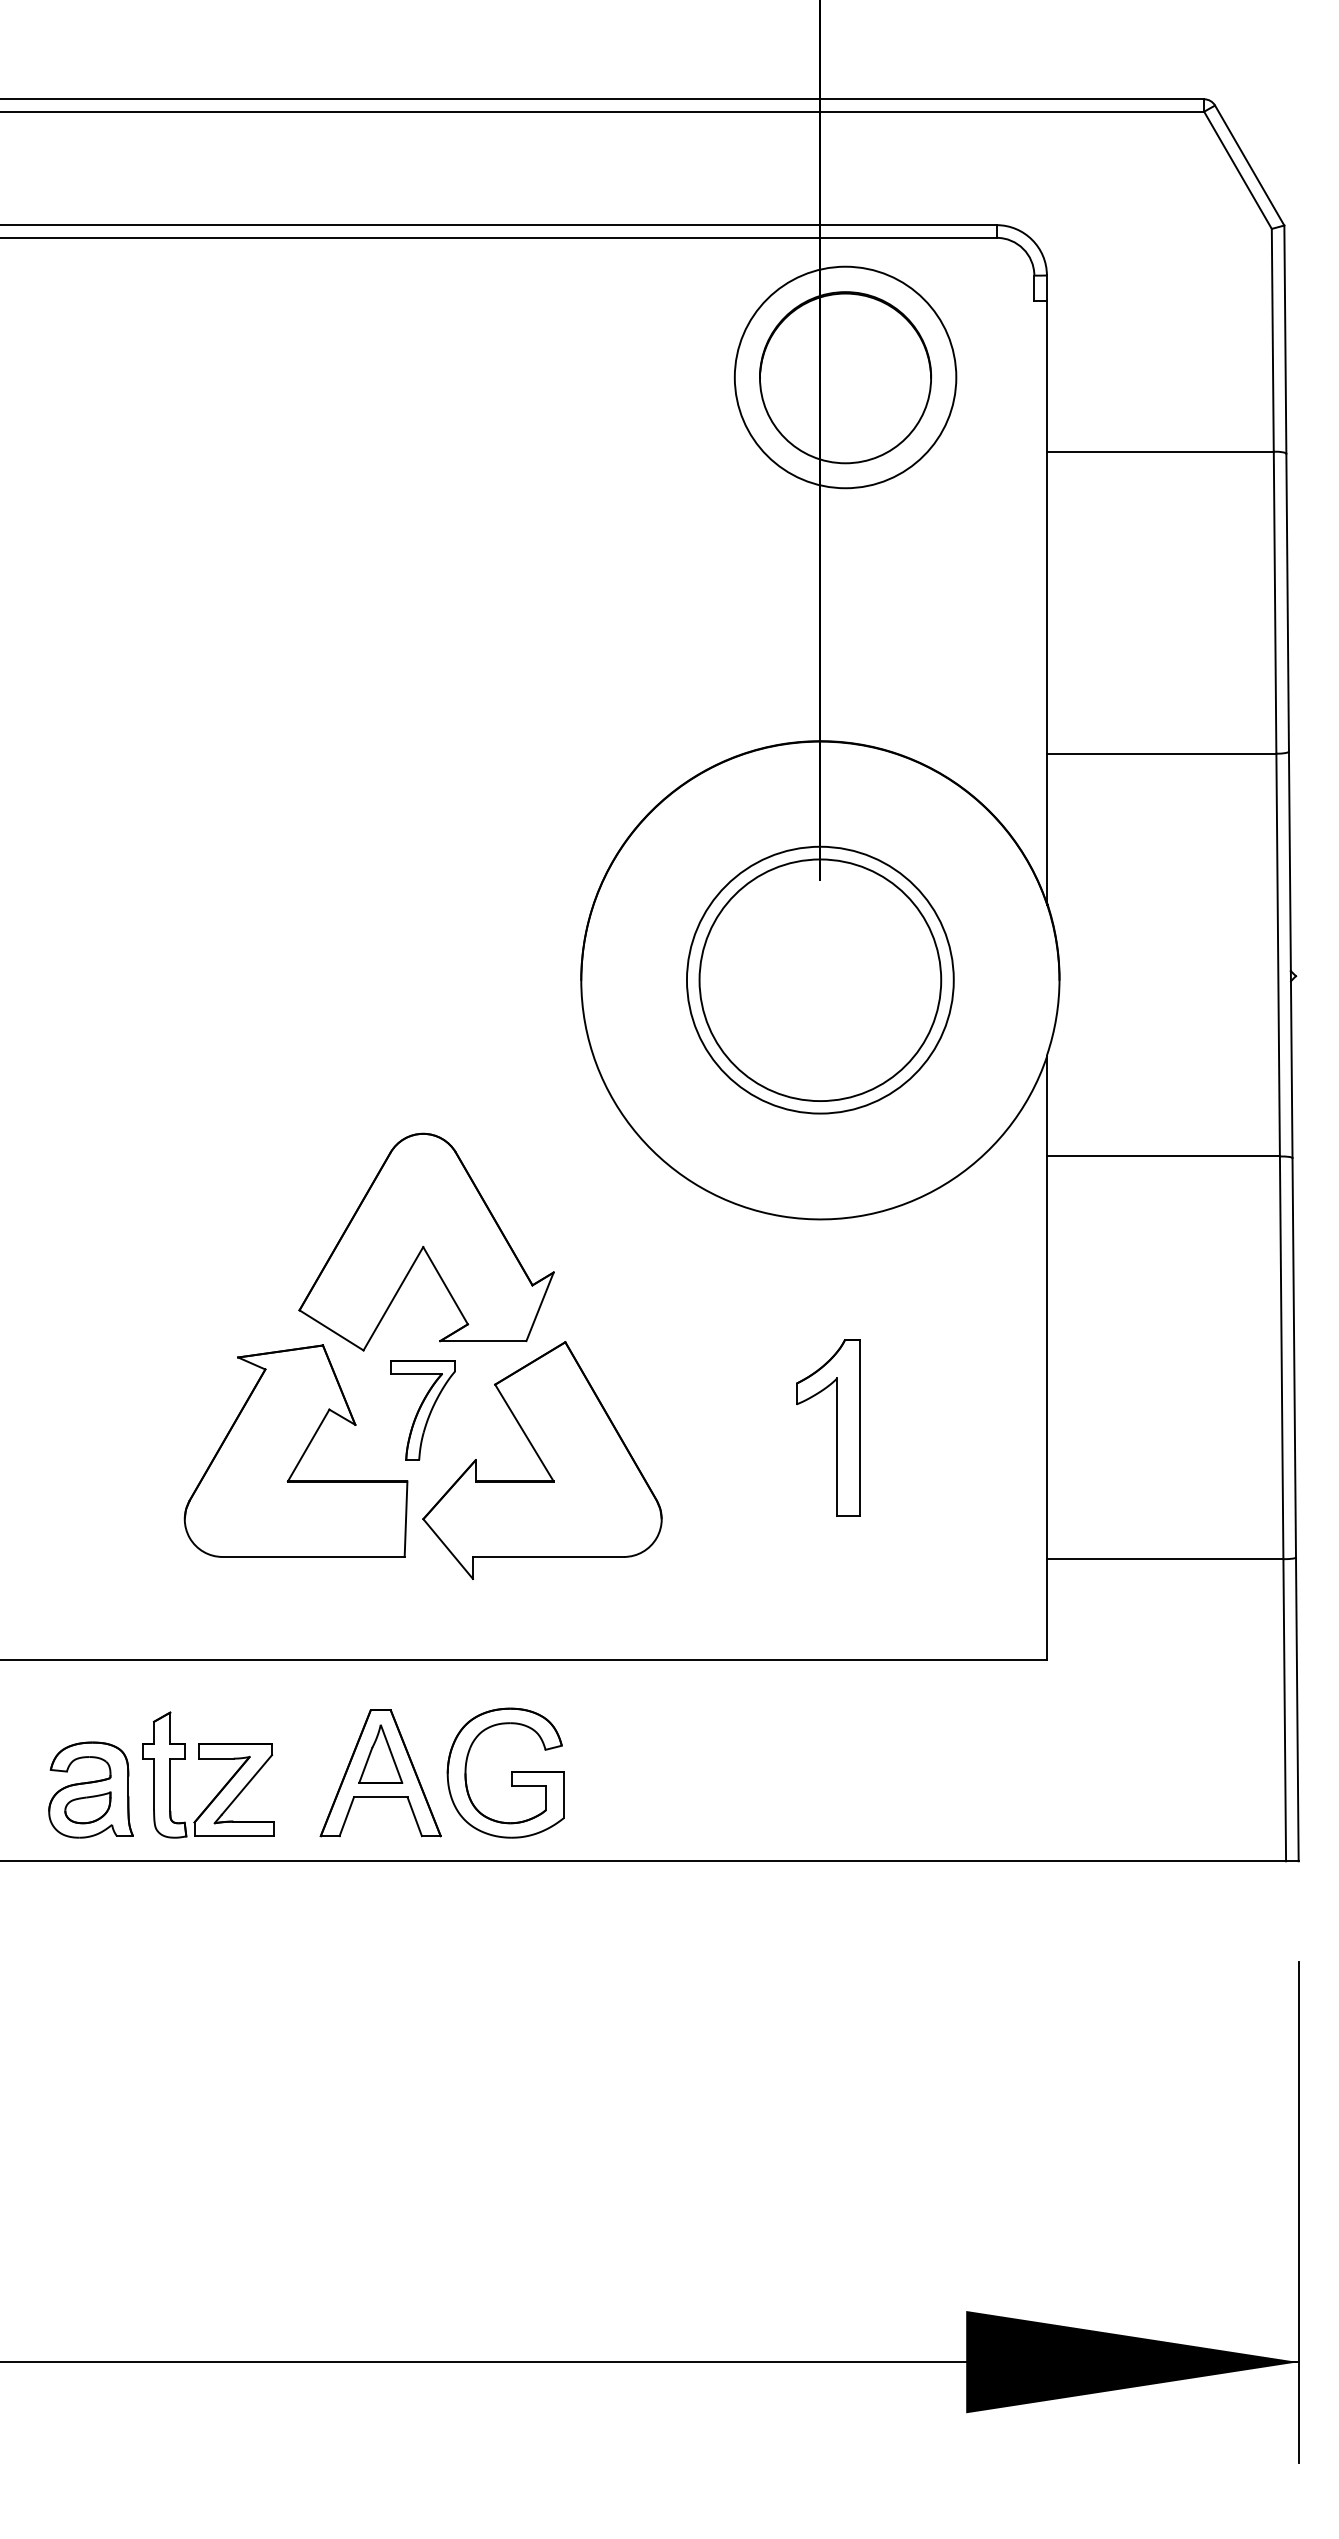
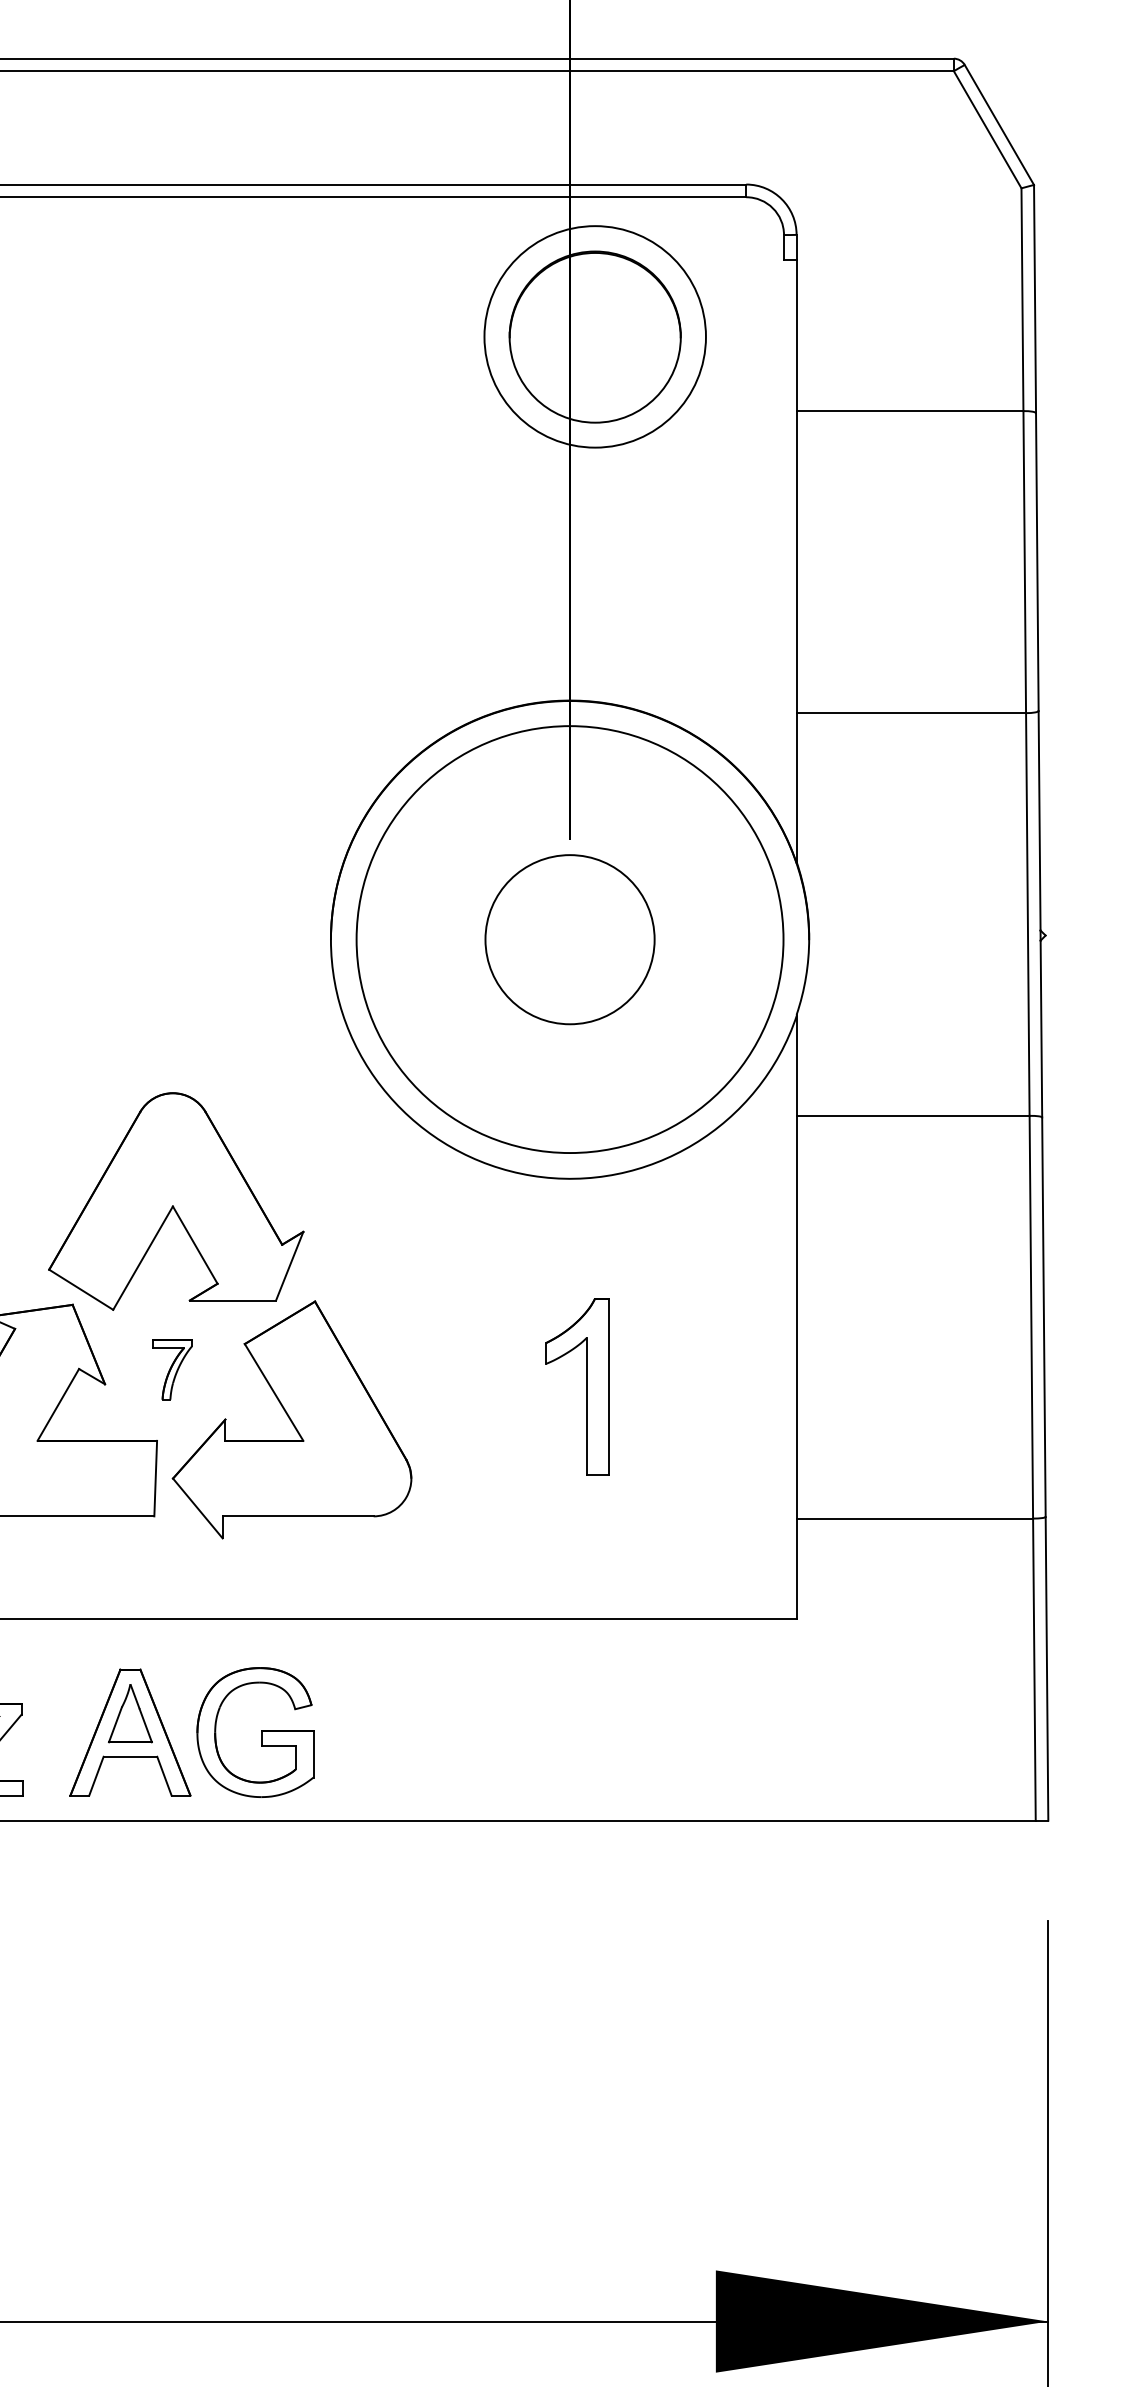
circle: (819, 979) -> (569, 938), size x1.6
circle: (820, 980) -> (570, 939), size x0.7
part: (422, 1410) -> (172, 1369), size x0.6

